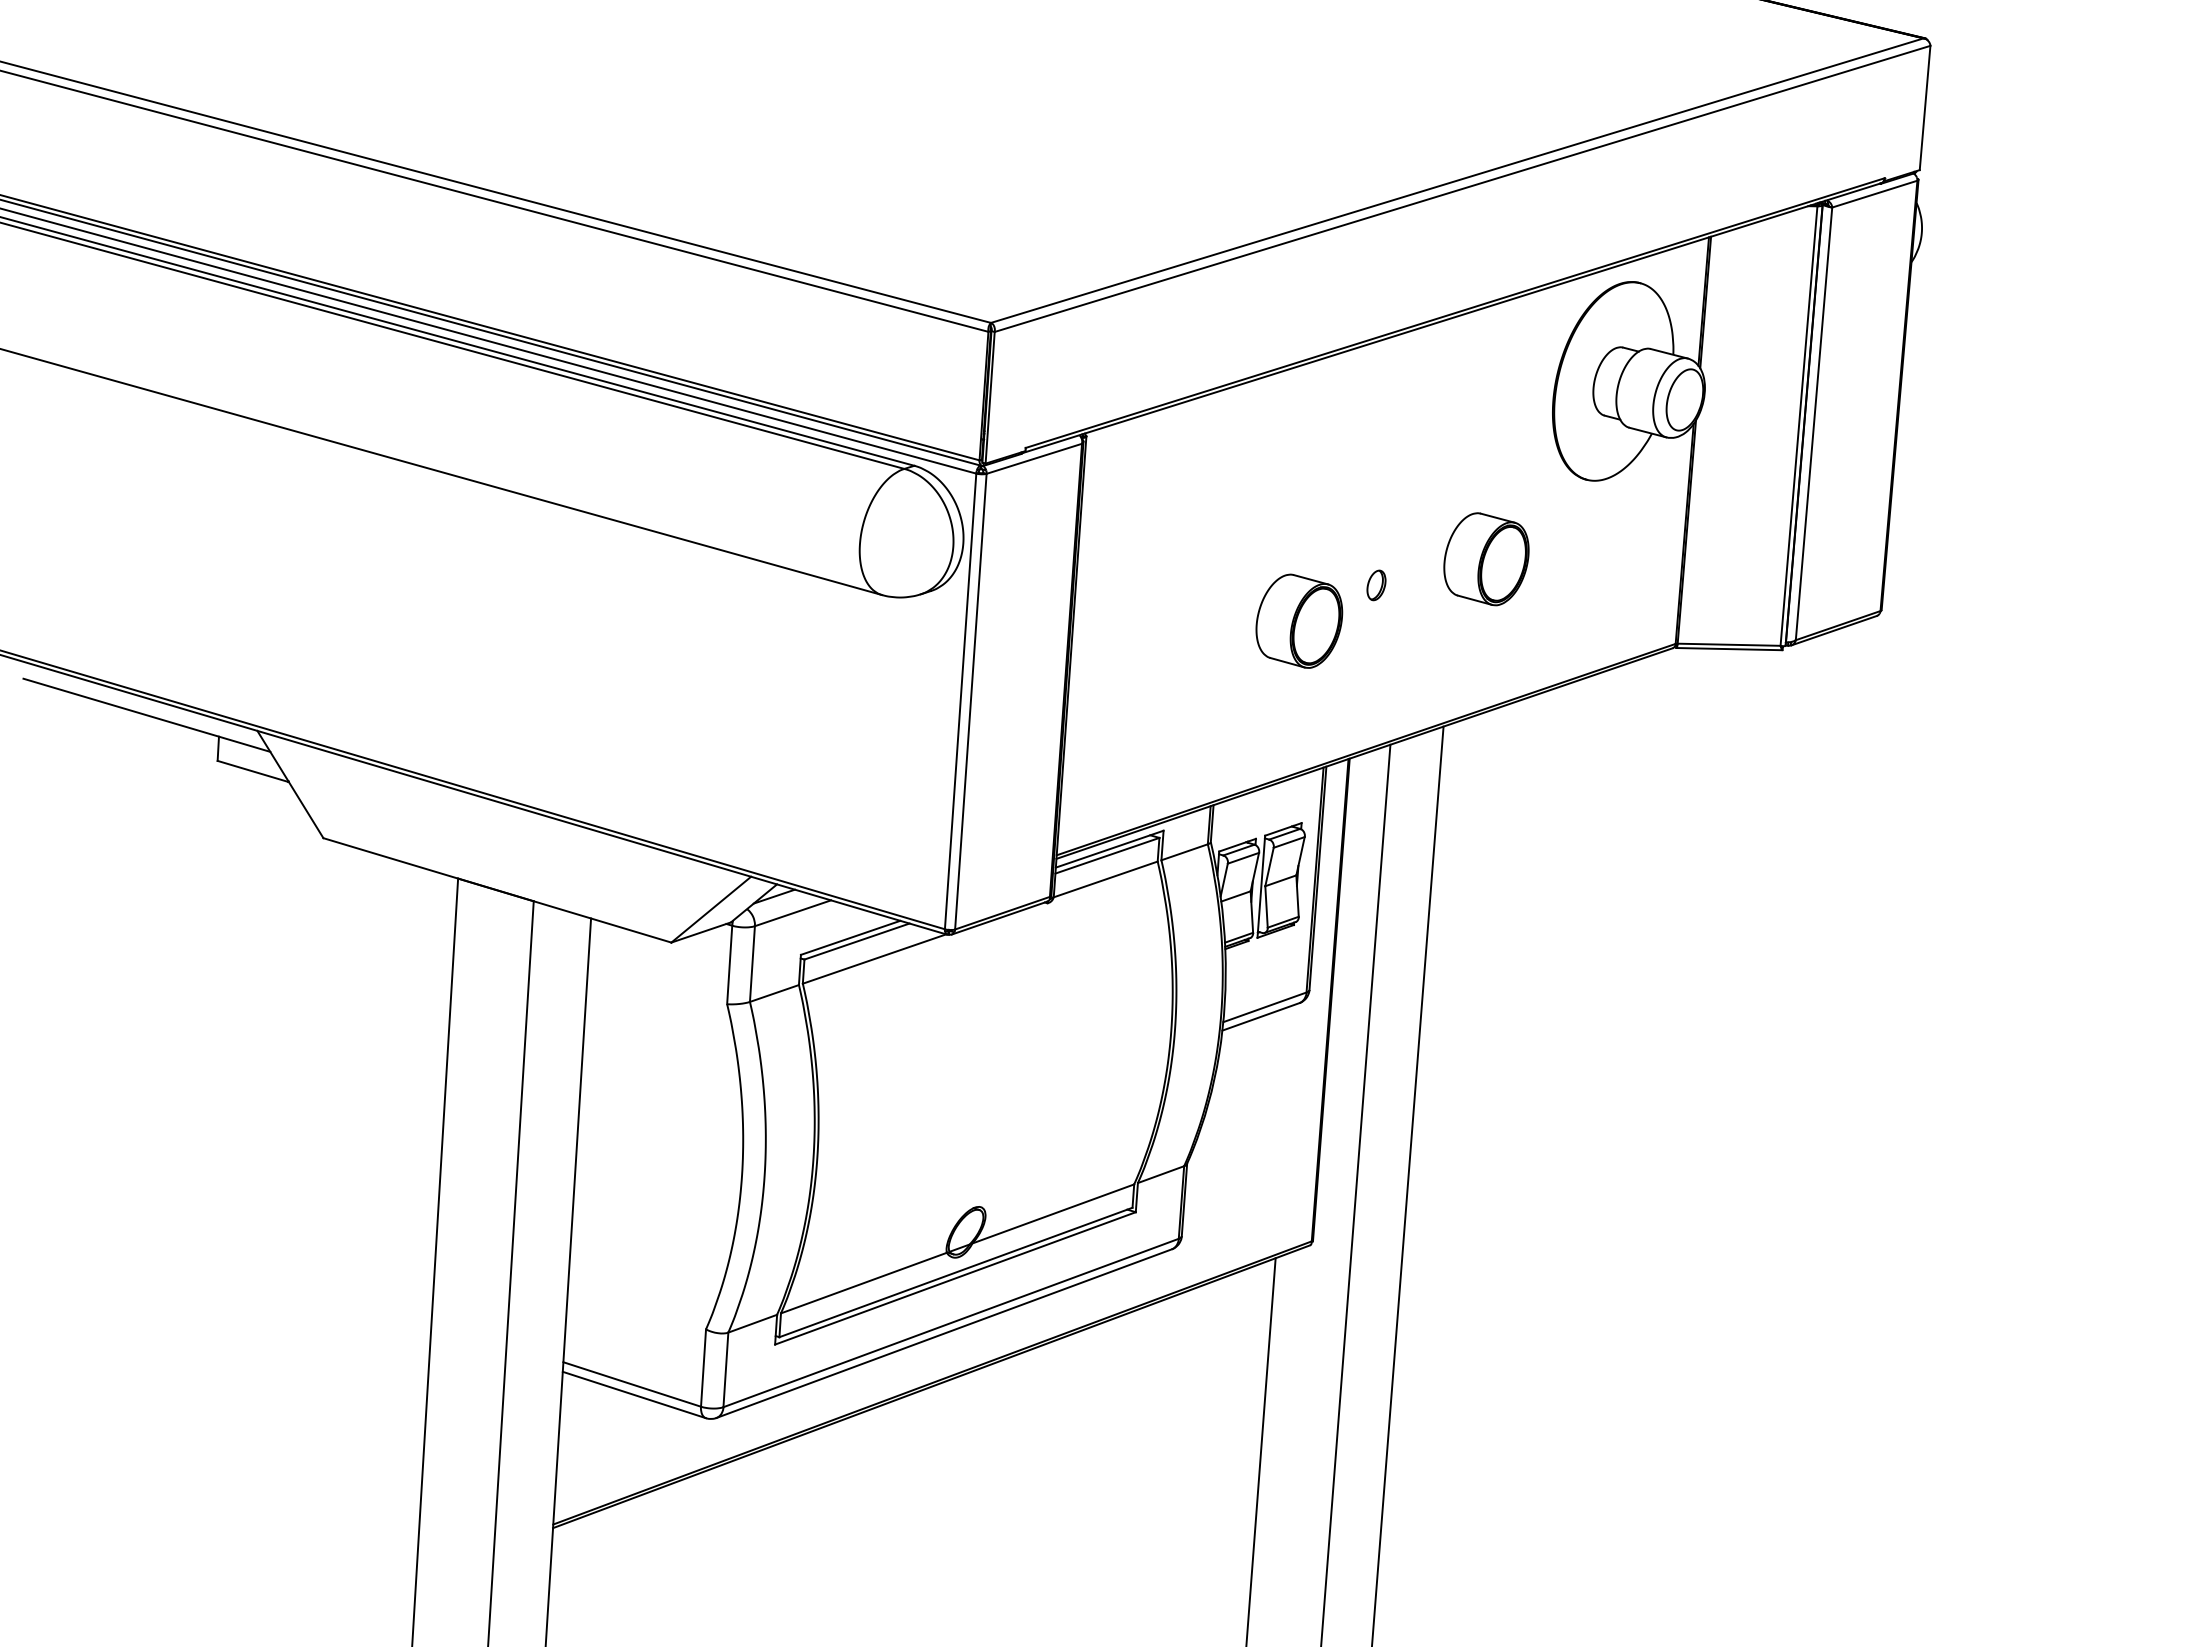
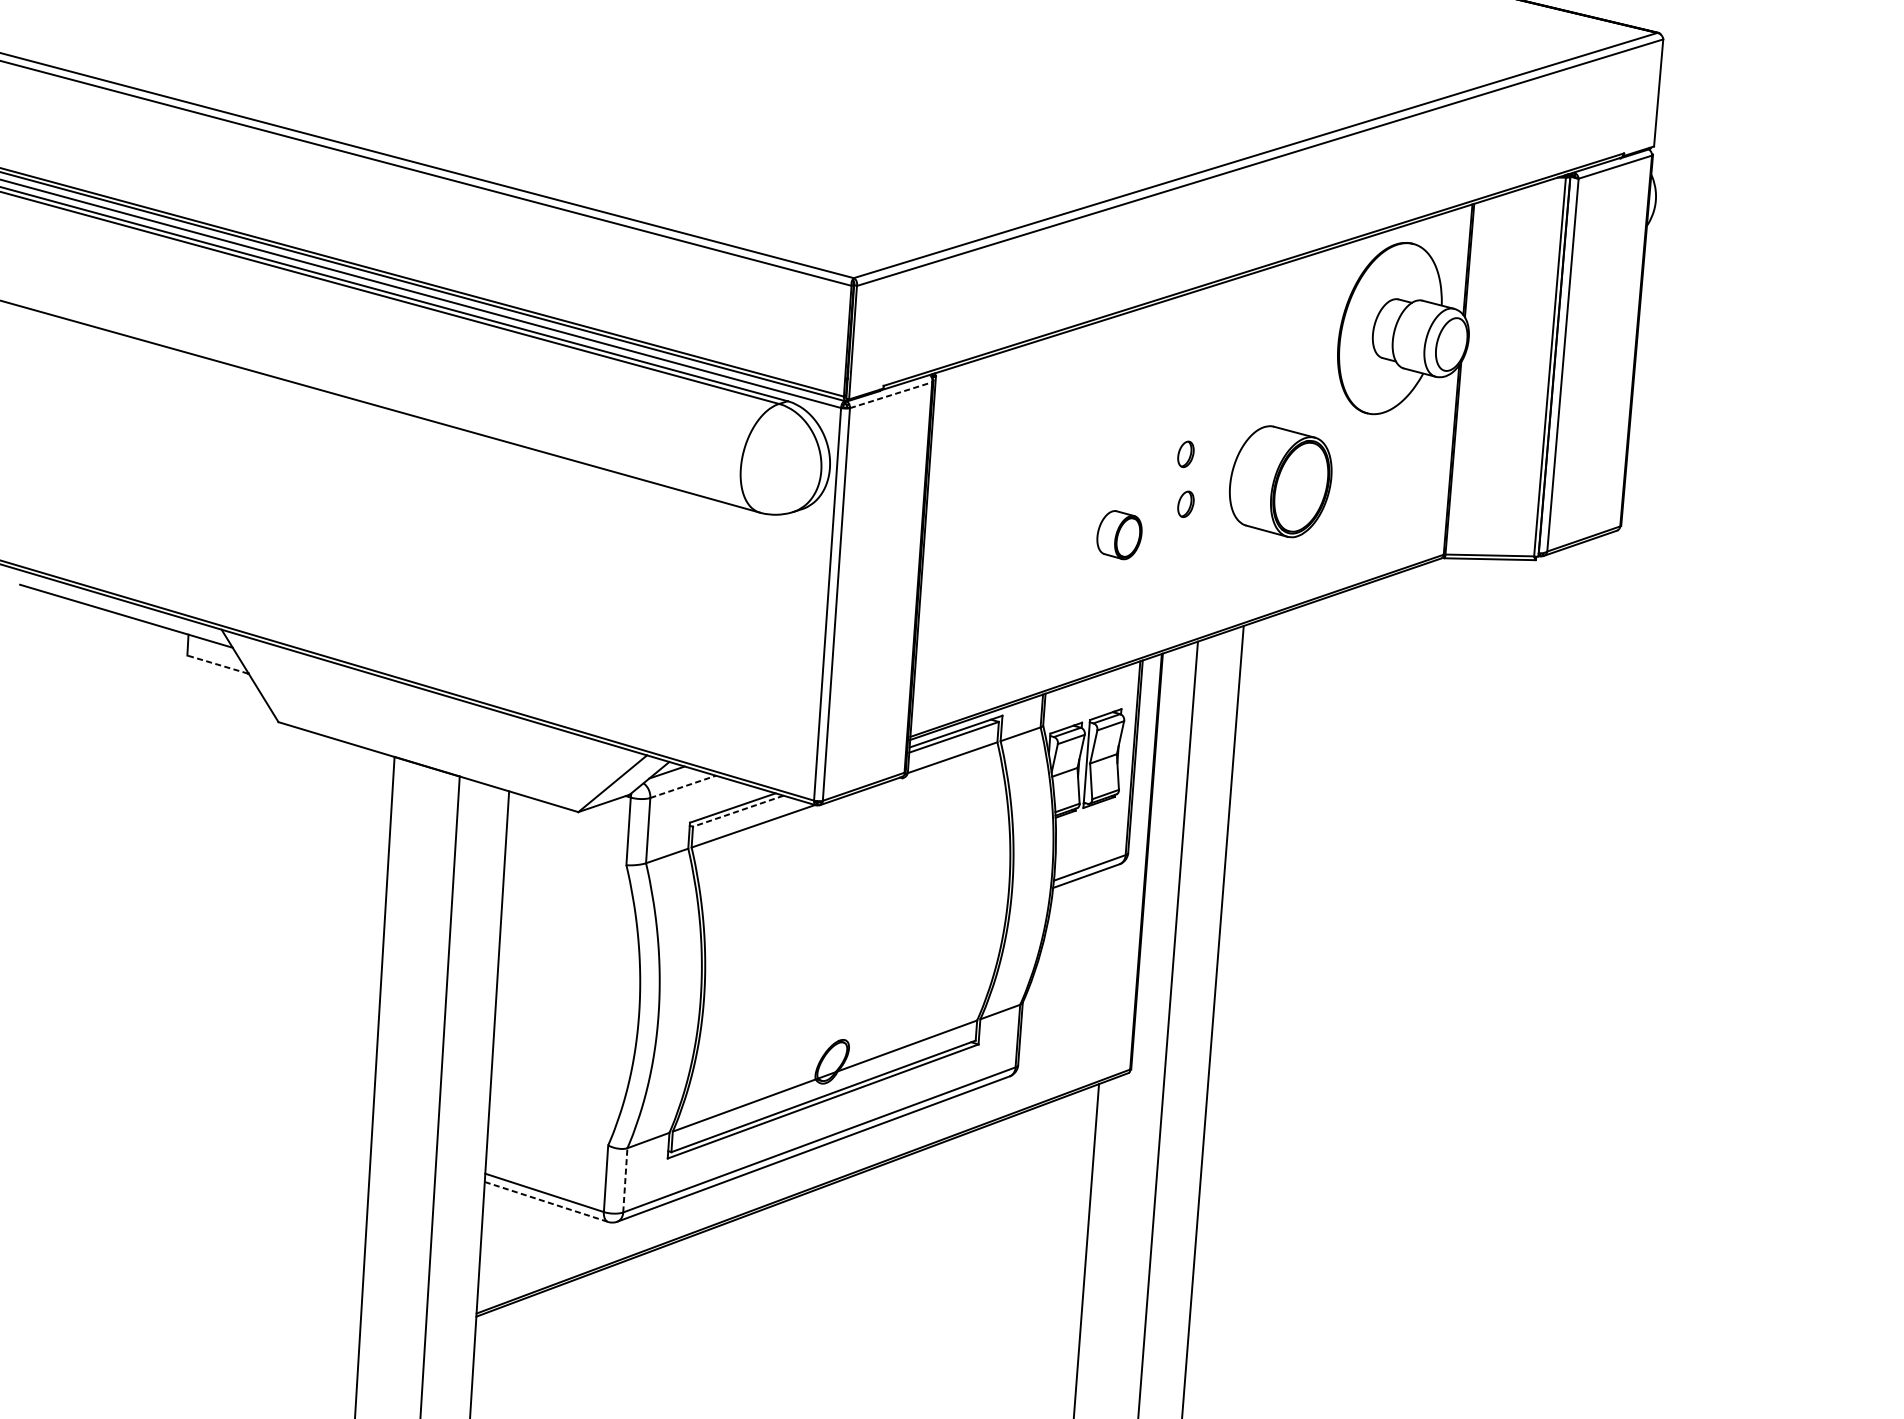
line: (1034, 458) -> (891, 394), solid -> dashed
part: (1376, 527) -> (1185, 454), added
part: (1486, 559) -> (1280, 482), size x1.4
part: (1299, 620) -> (1119, 534), size x0.6
line: (253, 771) -> (218, 664), solid -> dashed
line: (793, 913) -> (683, 787), solid -> dashed
line: (857, 941) -> (738, 811), solid -> dashed
line: (725, 1369) -> (624, 1179), solid -> dashed
line: (634, 1395) -> (546, 1202), solid -> dashed

